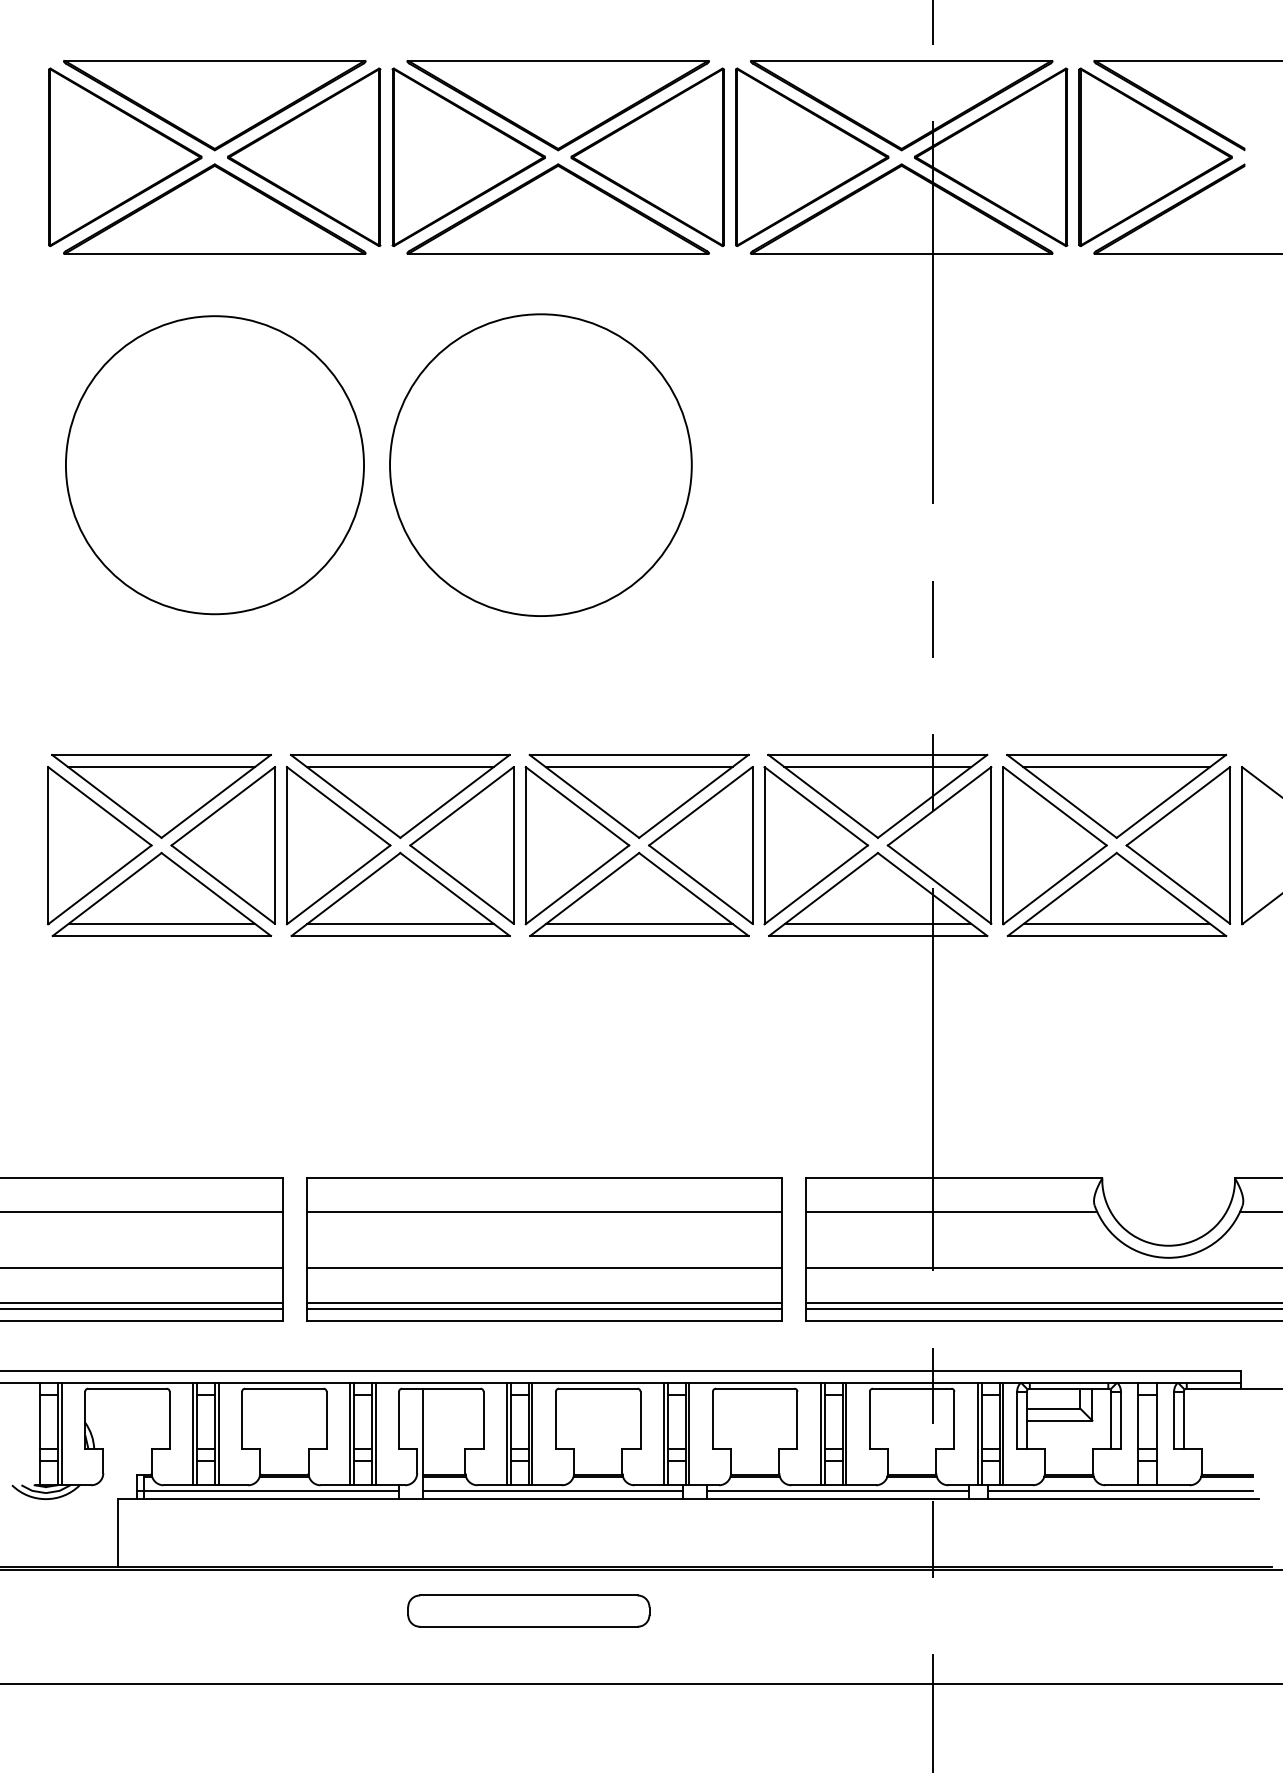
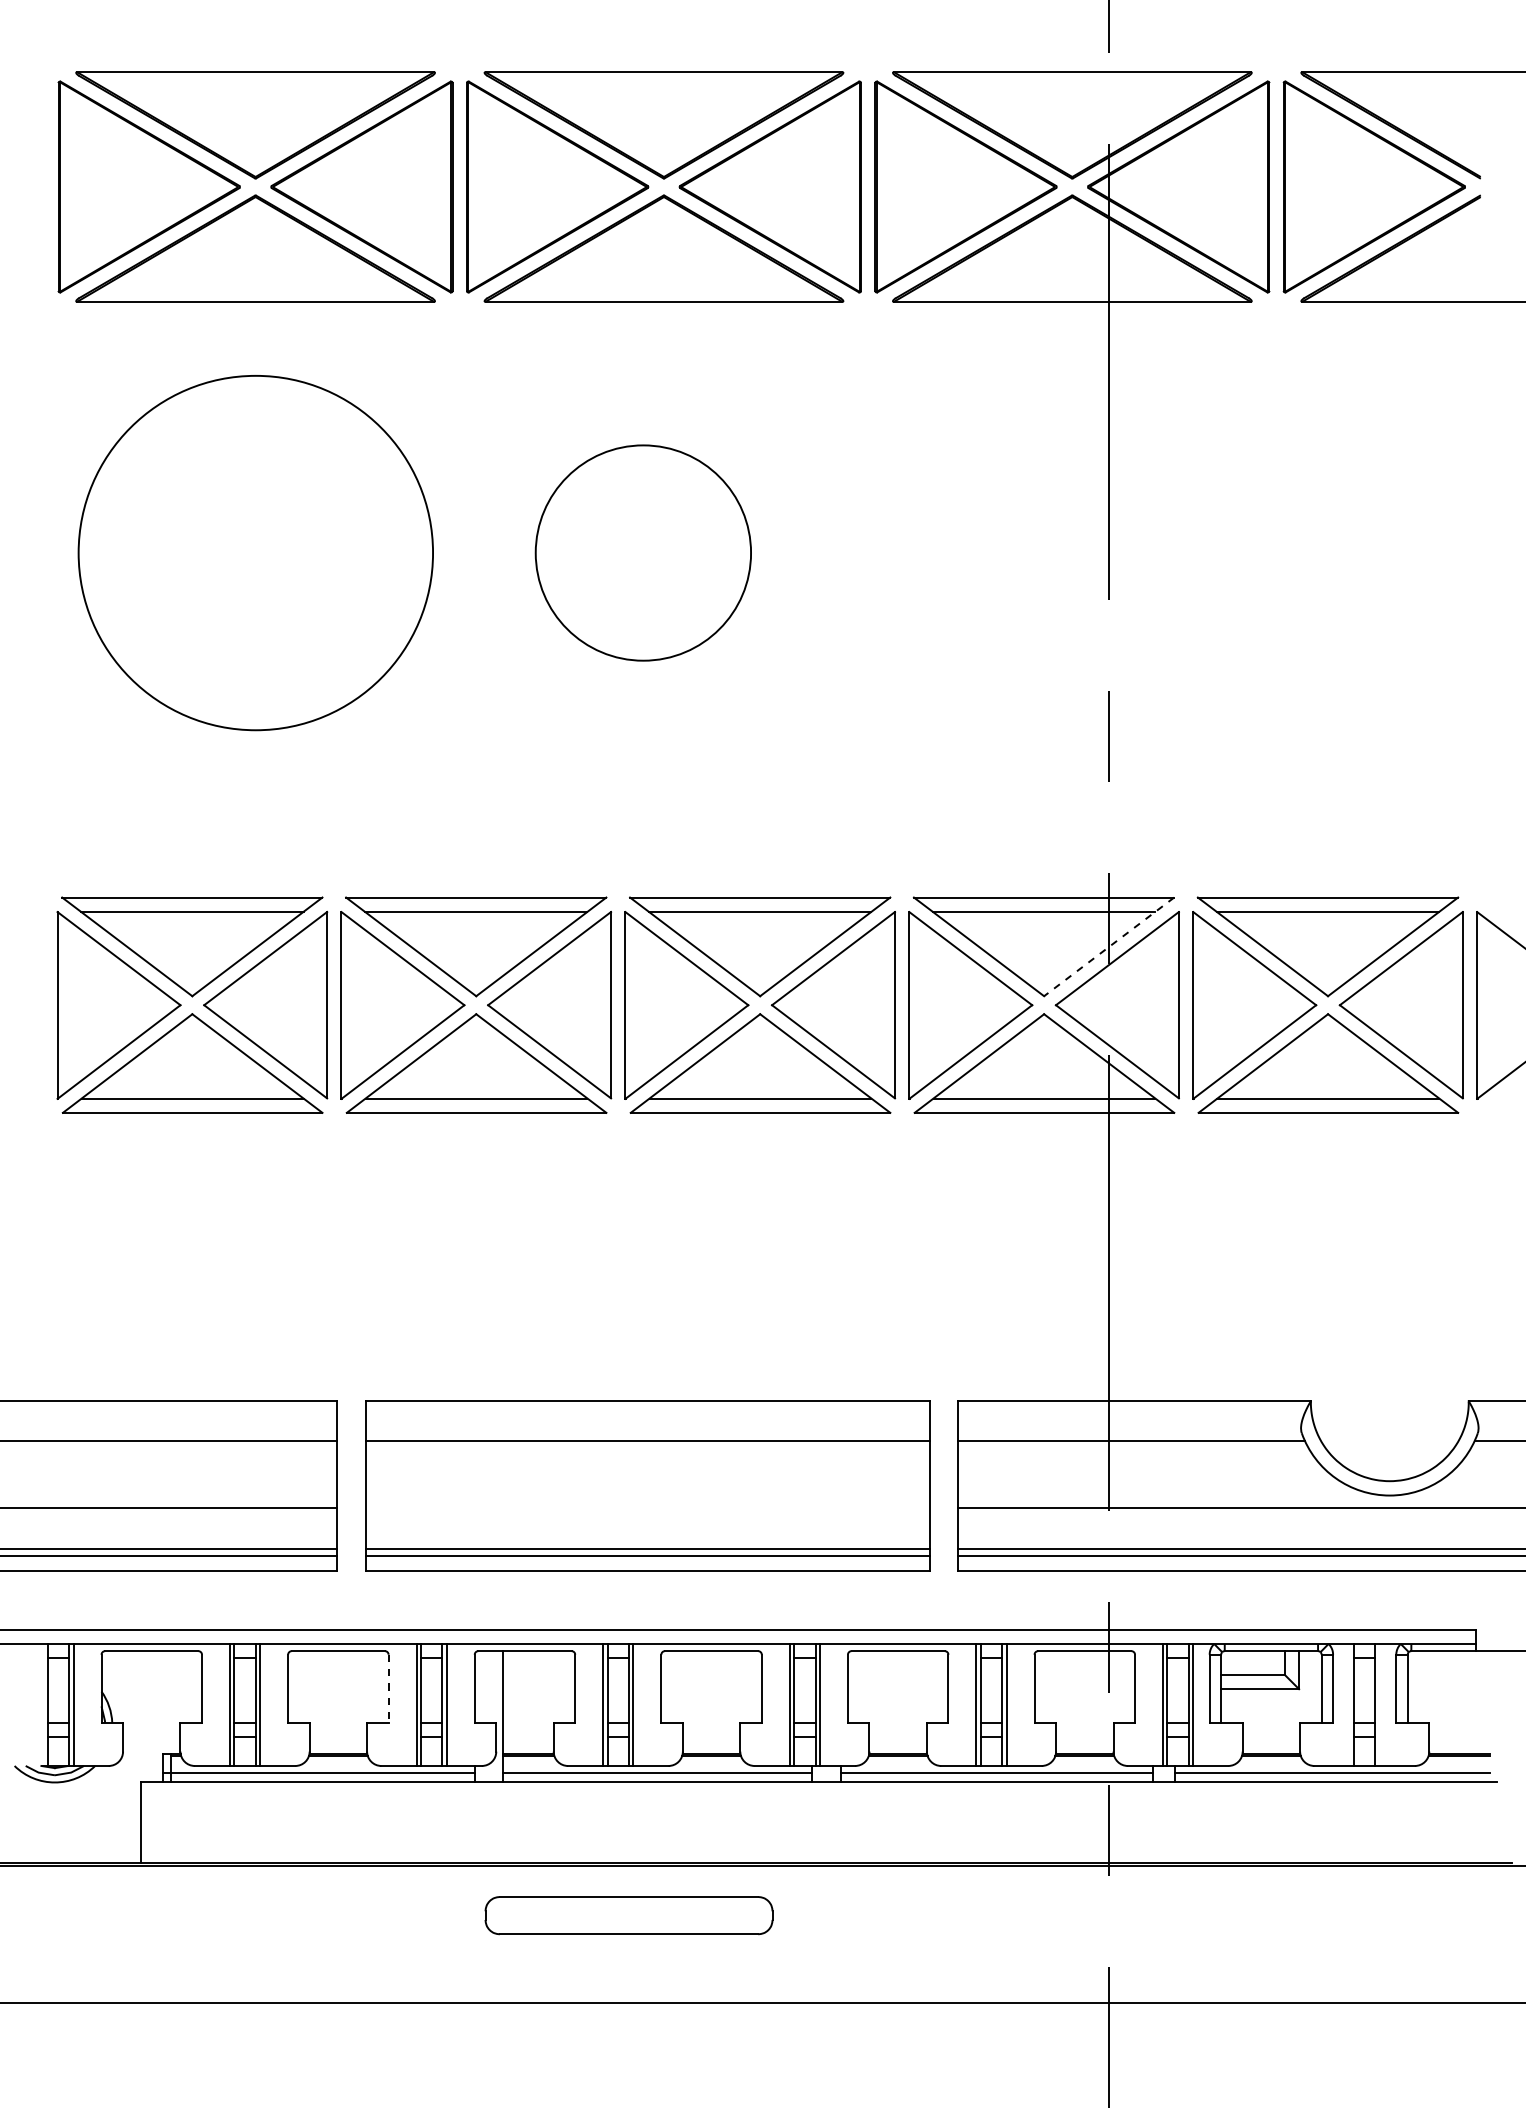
circle: (540, 464) -> (642, 552), size x0.6
line: (932, 796) -> (1109, 946), solid -> dashed
line: (544, 1267) -> (647, 1507), removed
line: (326, 1420) -> (388, 1689), solid -> dashed

